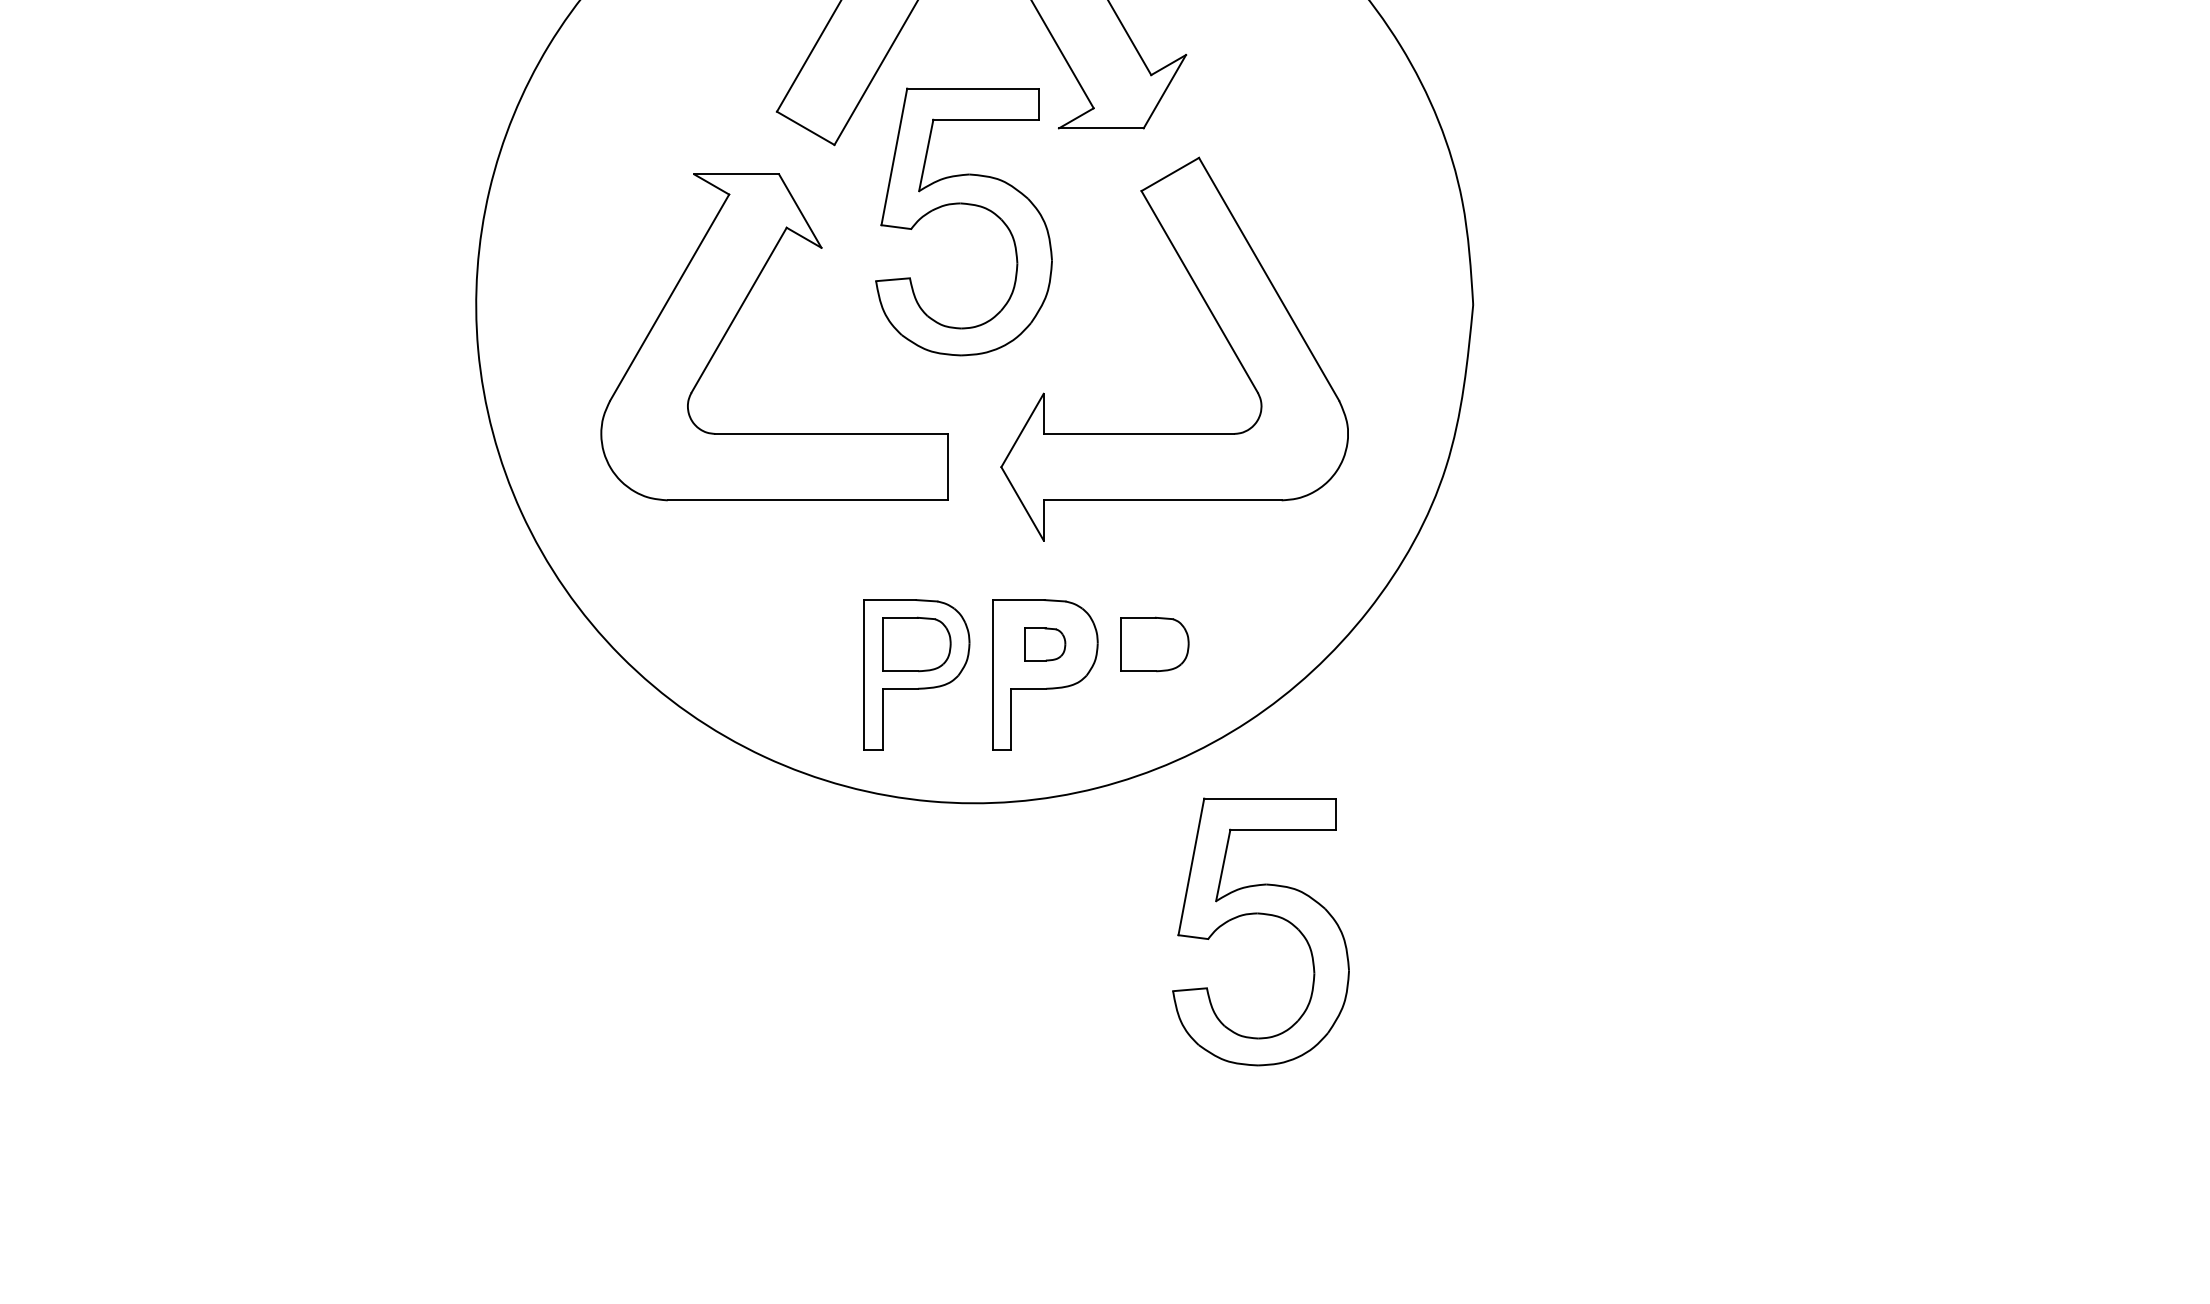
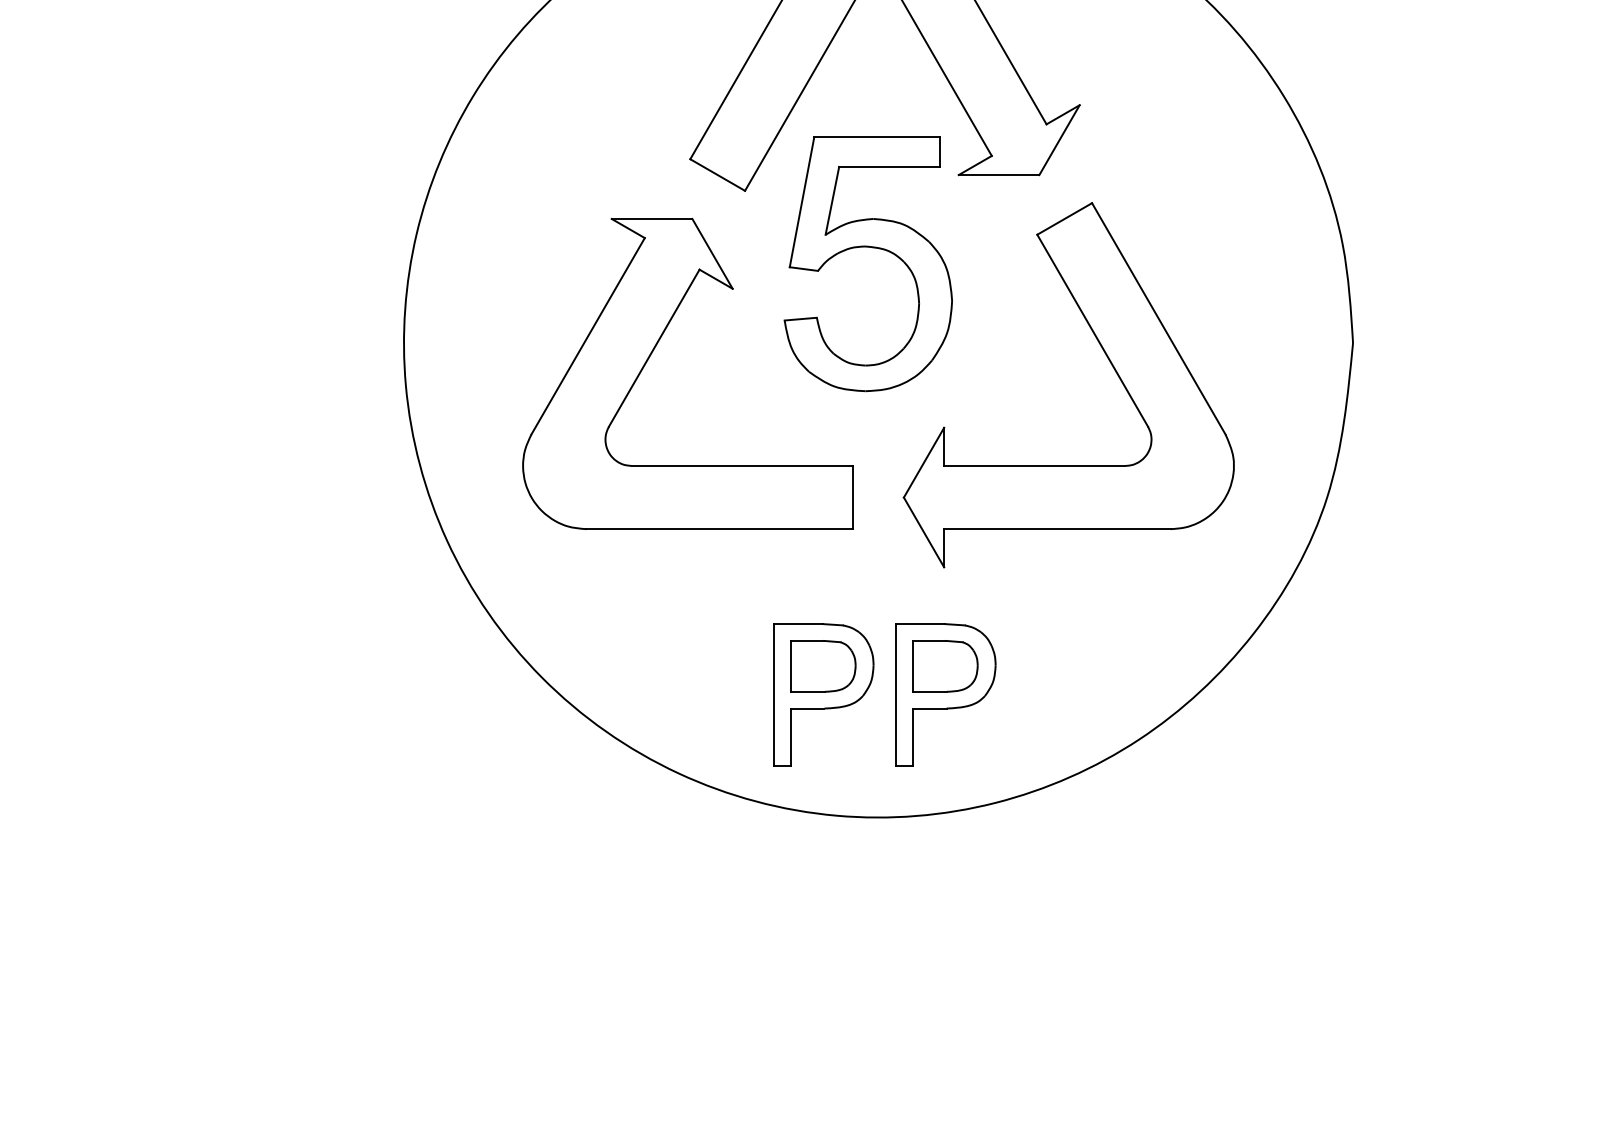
part: (1044, 644) -> (944, 666), size x1.67
part: (1154, 644) -> (1049, 666), removed
part: (1265, 915) -> (1155, 924), removed

